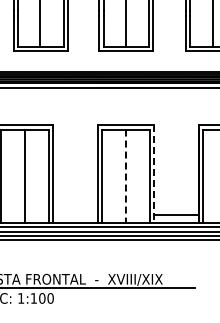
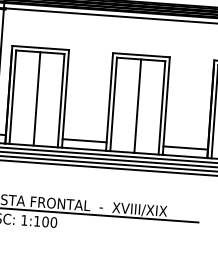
line: (154, 174) -> (166, 106), dashed -> solid
line: (125, 176) -> (137, 106), dashed -> solid
line: (75, 214) -> (84, 140), added

